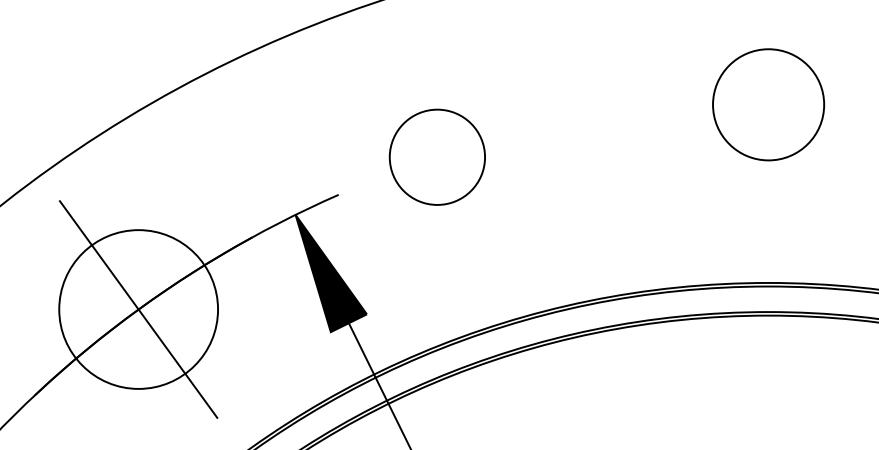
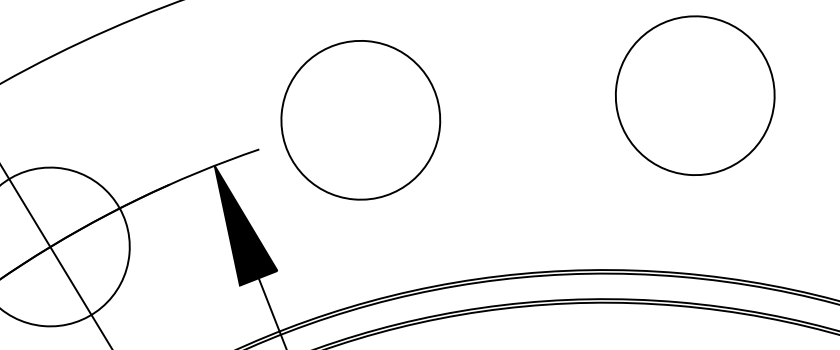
circle: (768, 104) -> (695, 95), size x1.43
circle: (437, 156) -> (360, 119), size x1.67

